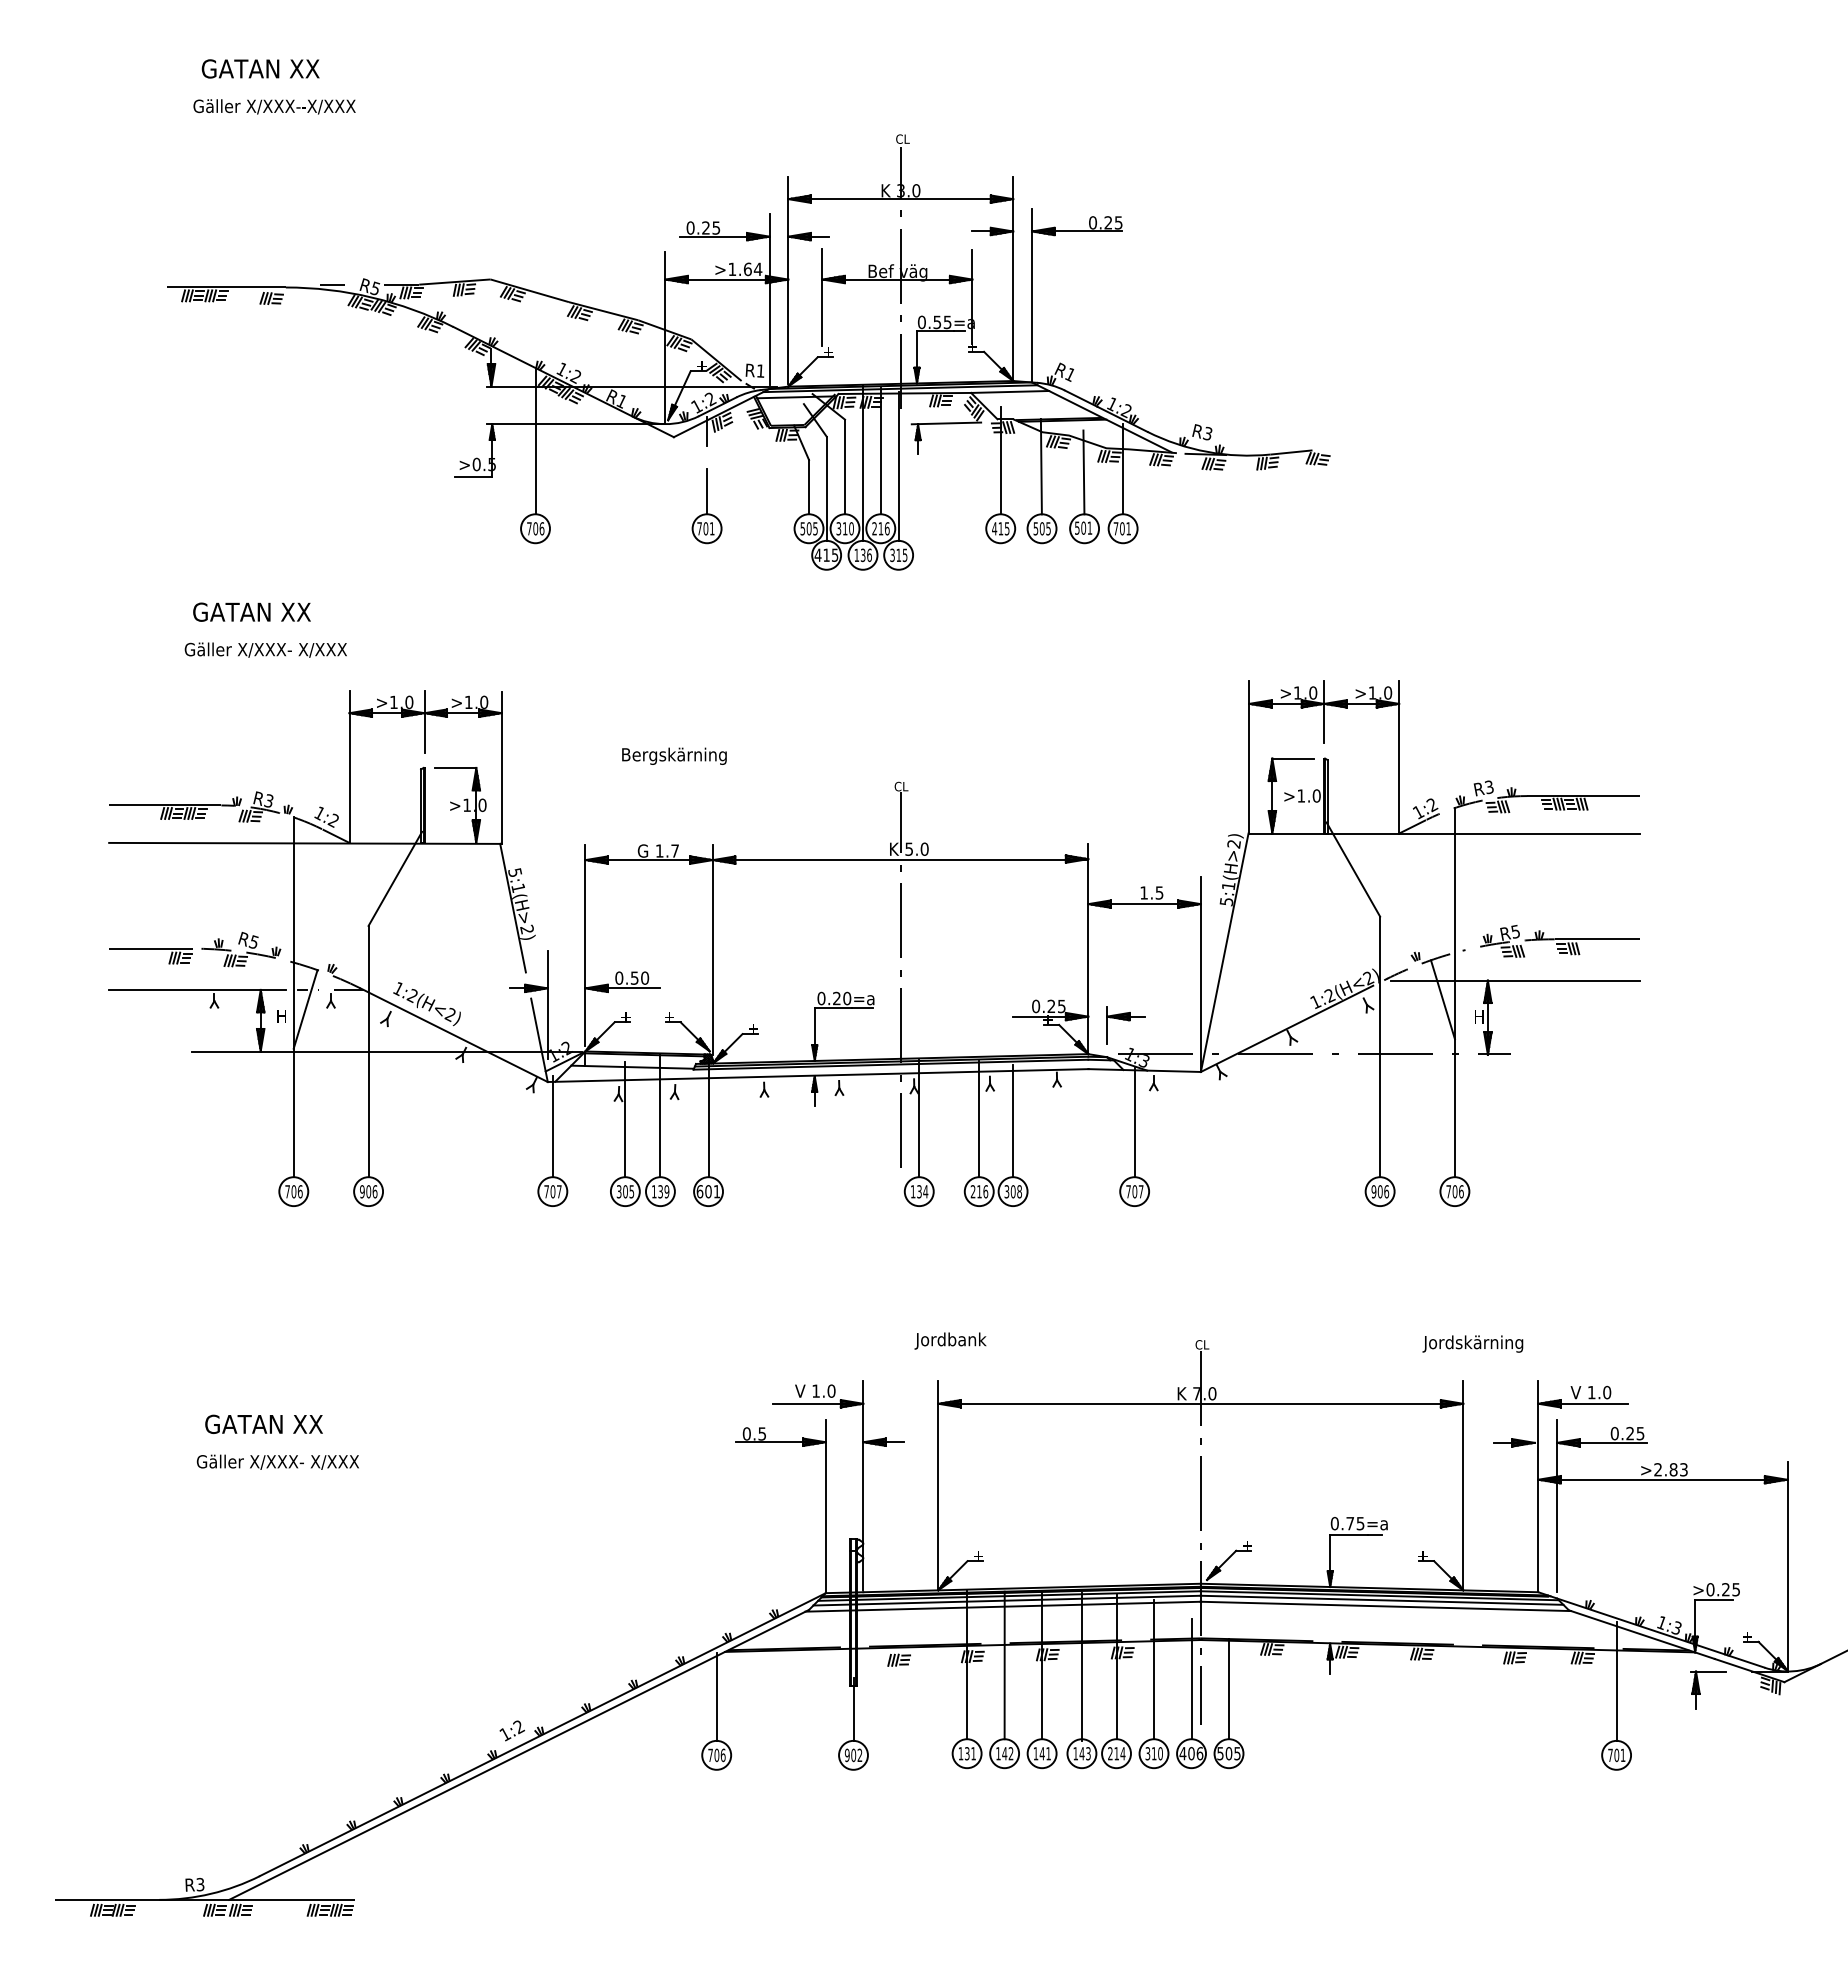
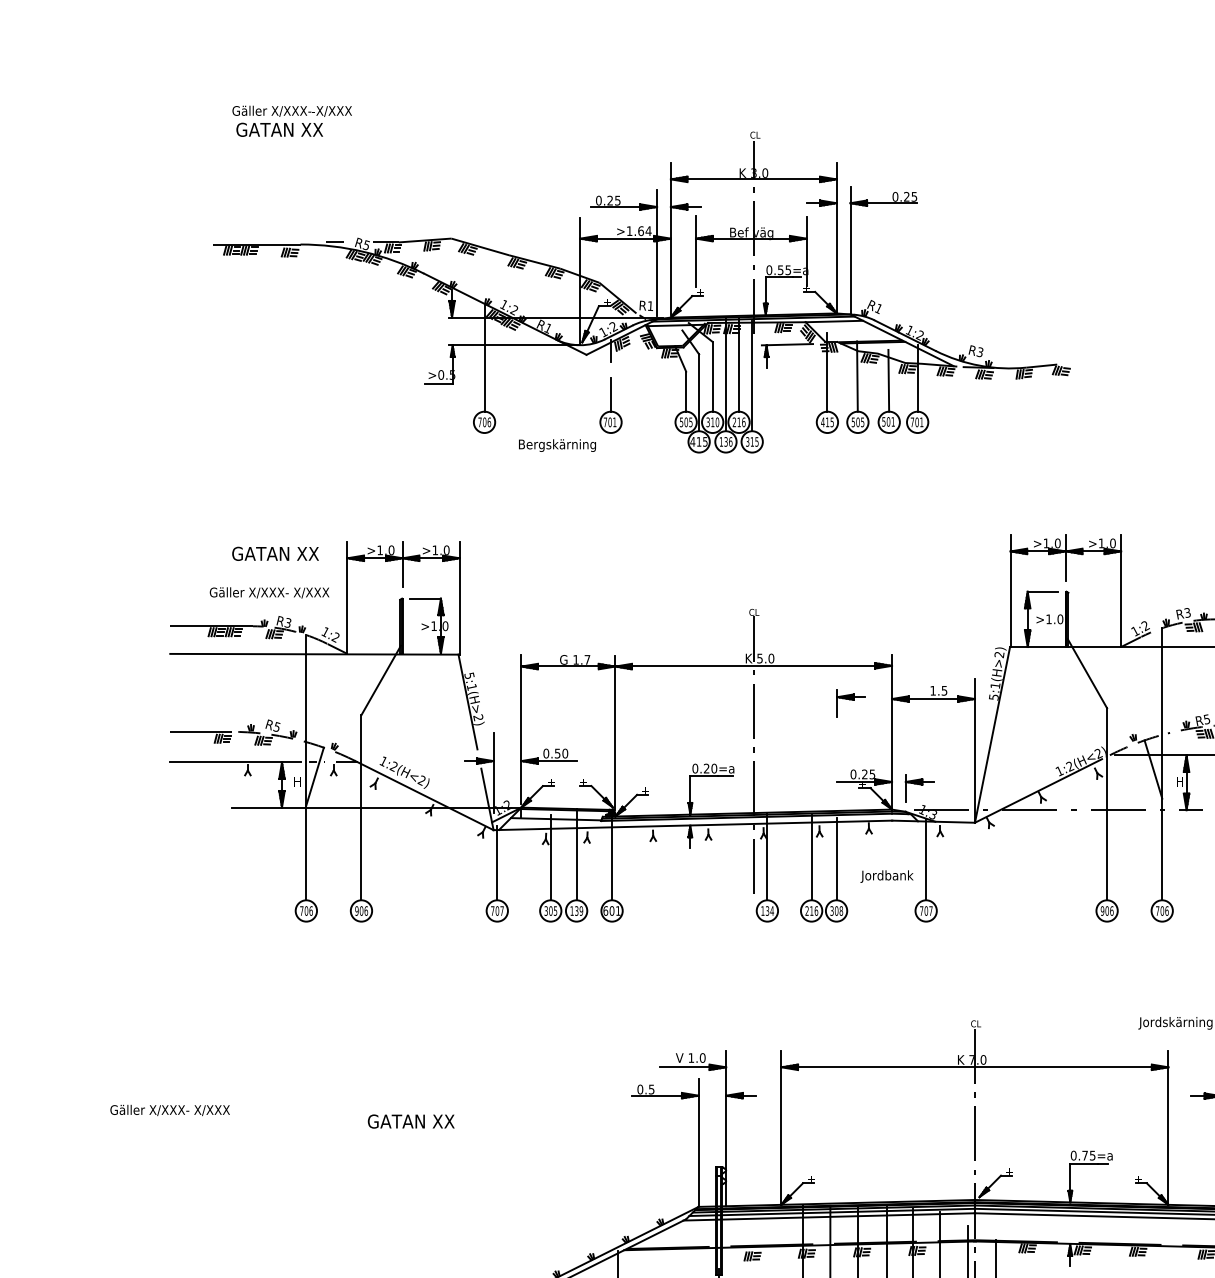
text: (260, 68) -> (279, 129), moved
text: (251, 611) -> (275, 553), moved
text: (265, 649) -> (269, 592), moved
text: (674, 755) -> (557, 445), moved
part: (1032, 910) -> (850, 703), added
text: (950, 1340) -> (886, 876), moved
text: (263, 1423) -> (410, 1120), moved
text: (277, 1461) -> (169, 1109), moved

